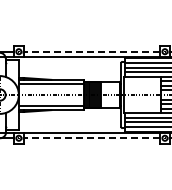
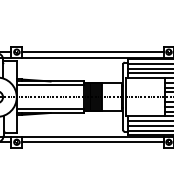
line: (91, 51) -> (92, 51), dashed -> solid
line: (91, 138) -> (92, 142), dashed -> solid

